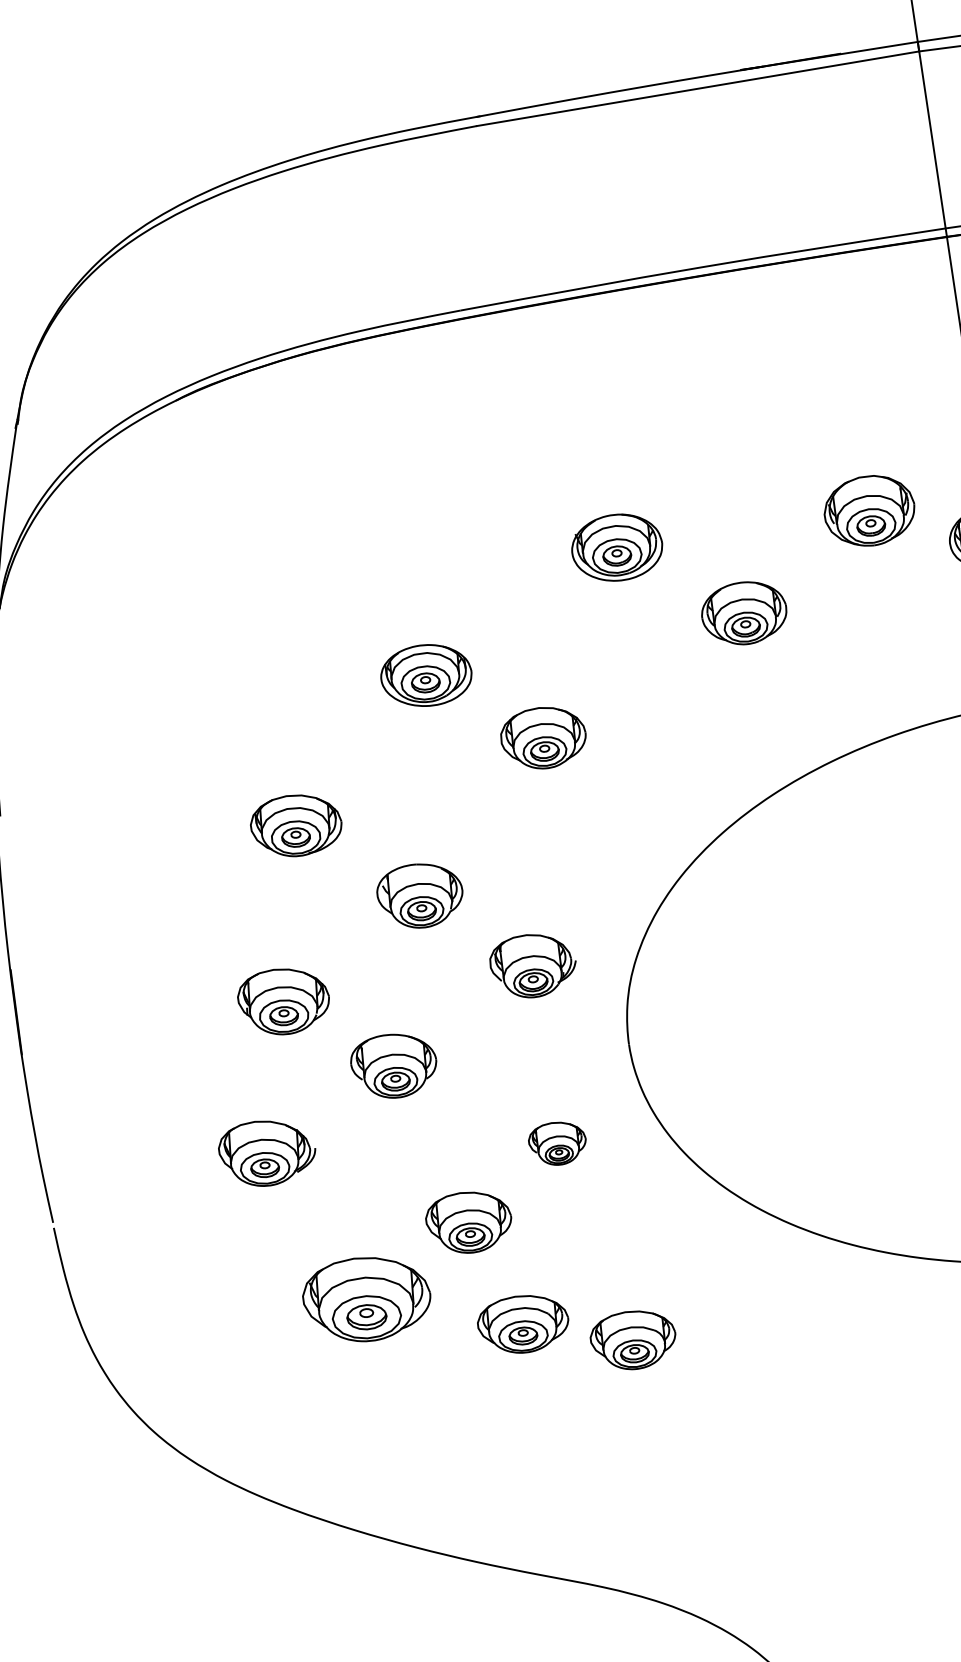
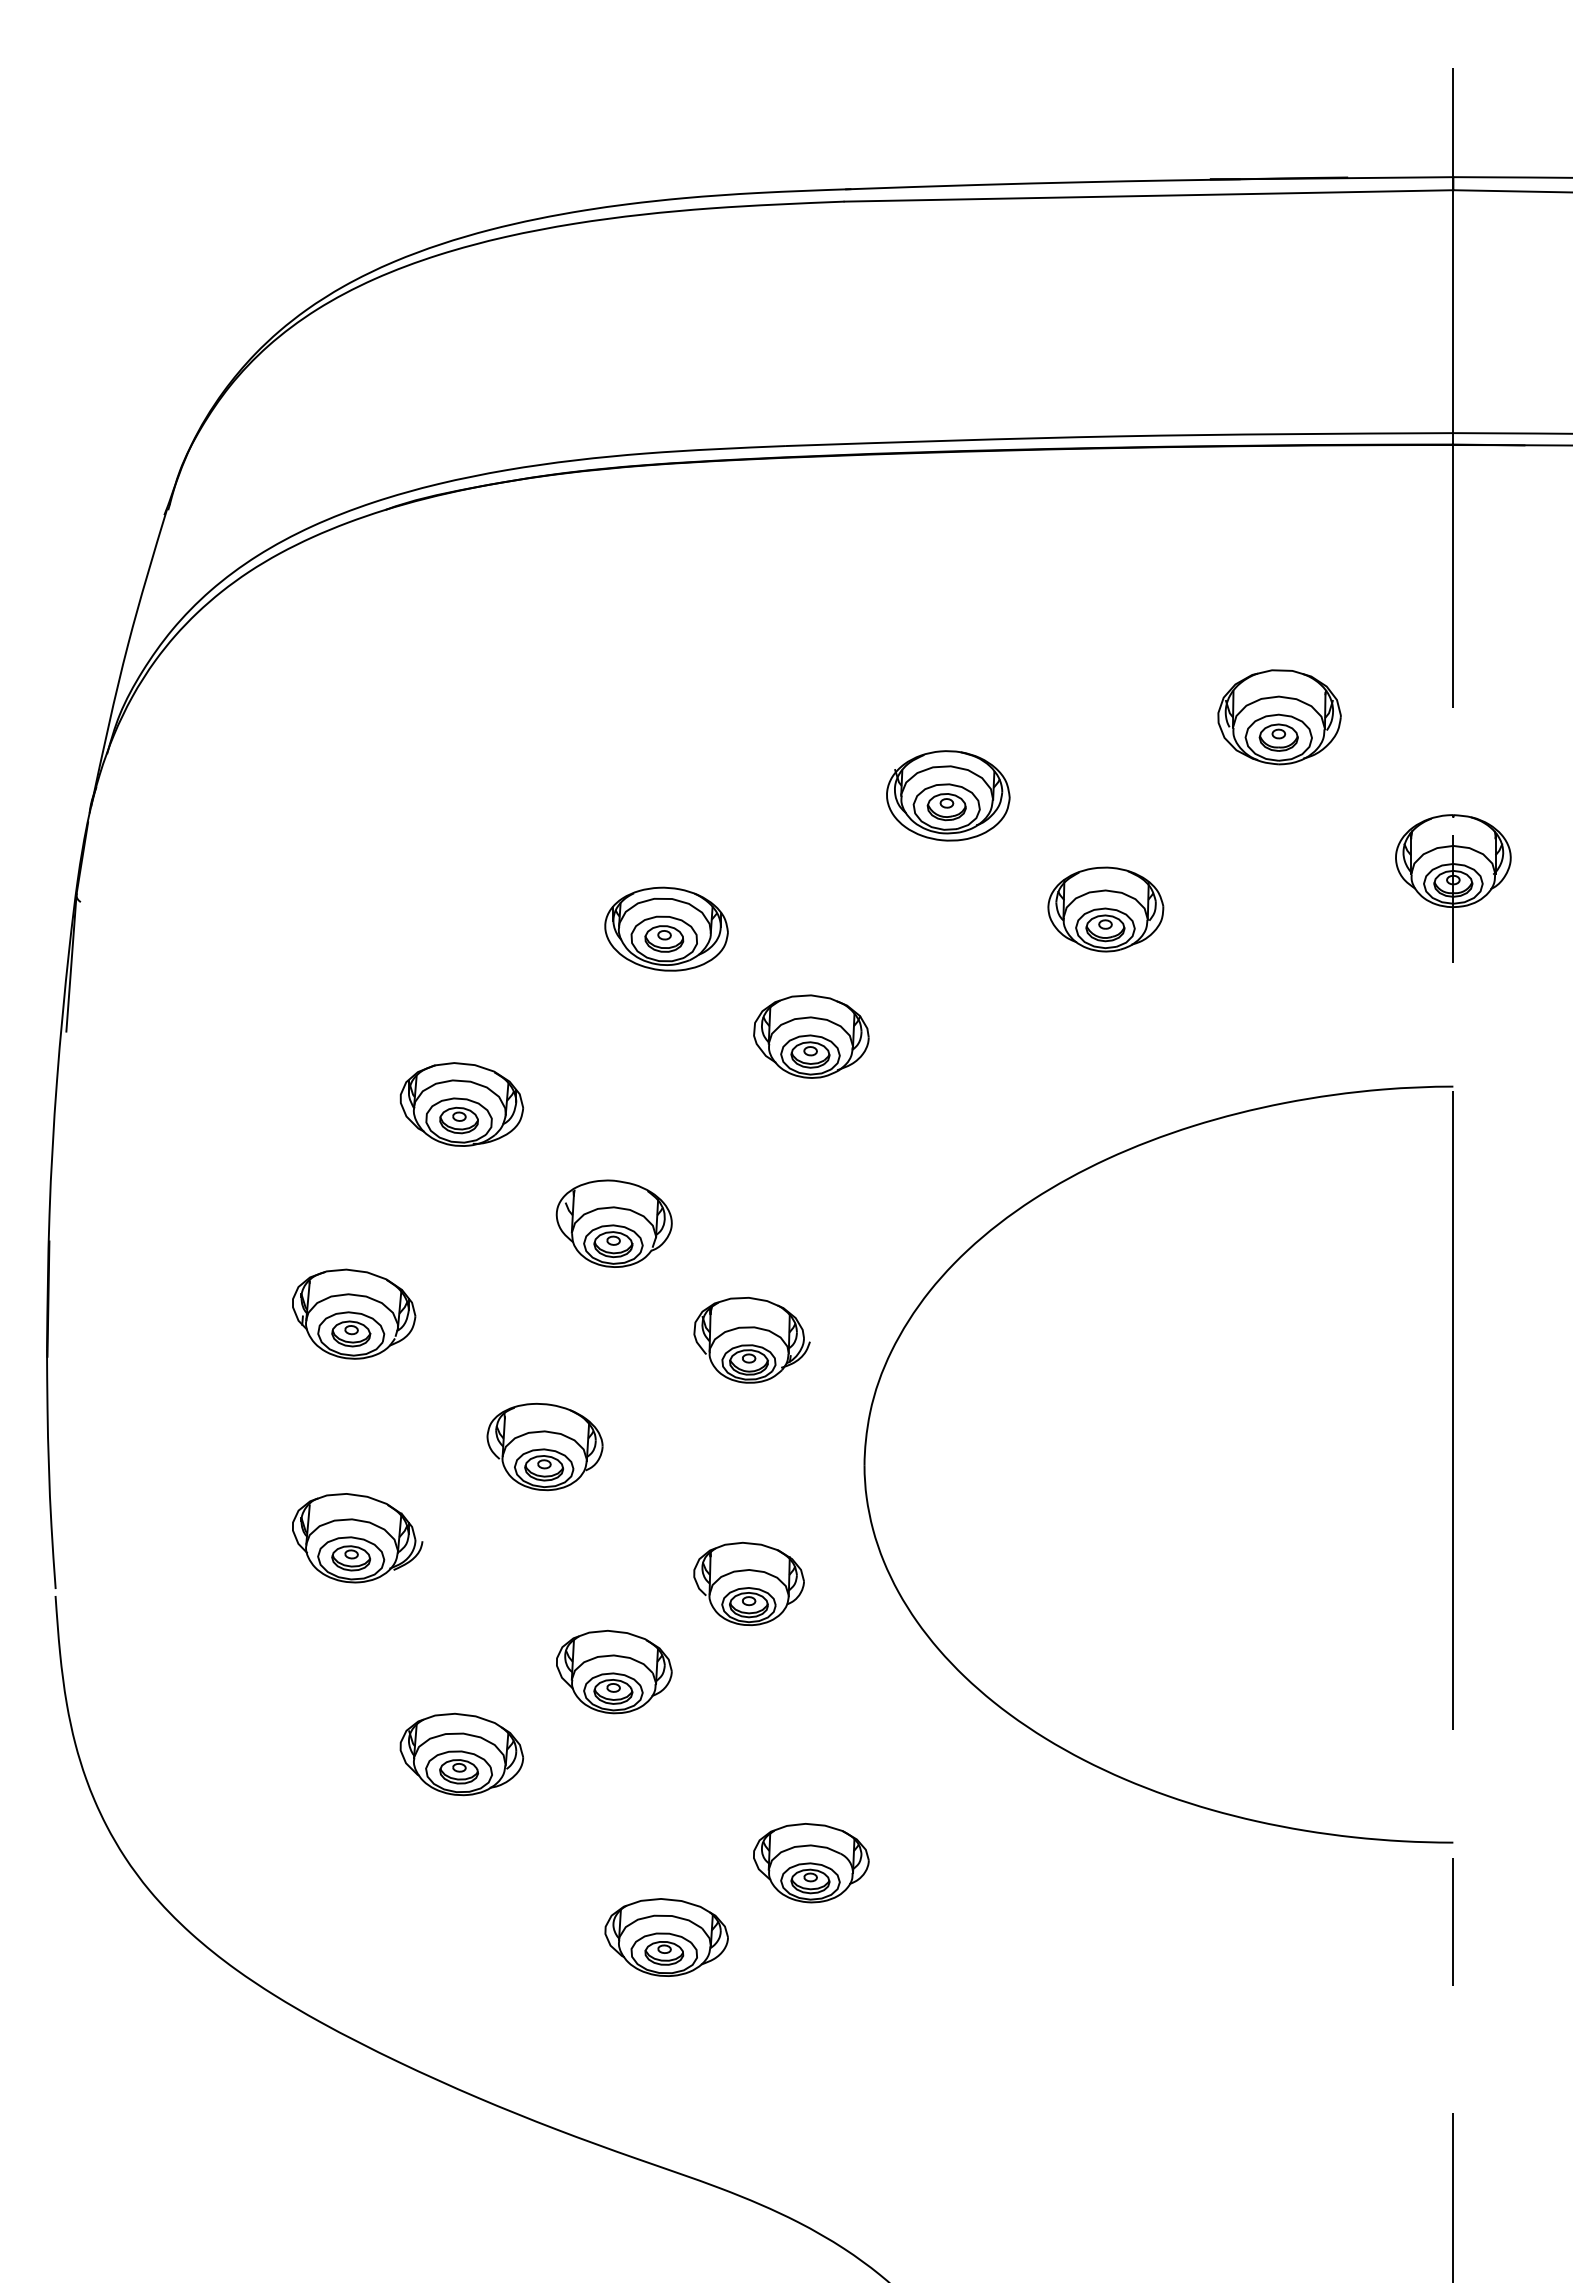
part: (869, 511) -> (1279, 717), moved
part: (284, 1000) -> (354, 1313), moved
part: (557, 1143) -> (748, 1583), size x1.43
part: (366, 1299) -> (461, 1754), size x0.71
part: (523, 1324) -> (666, 1937), moved

